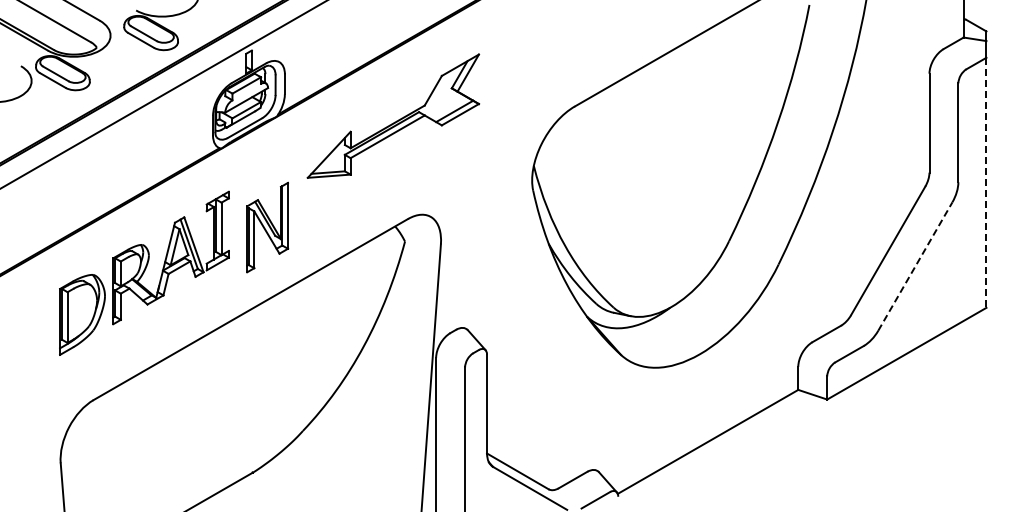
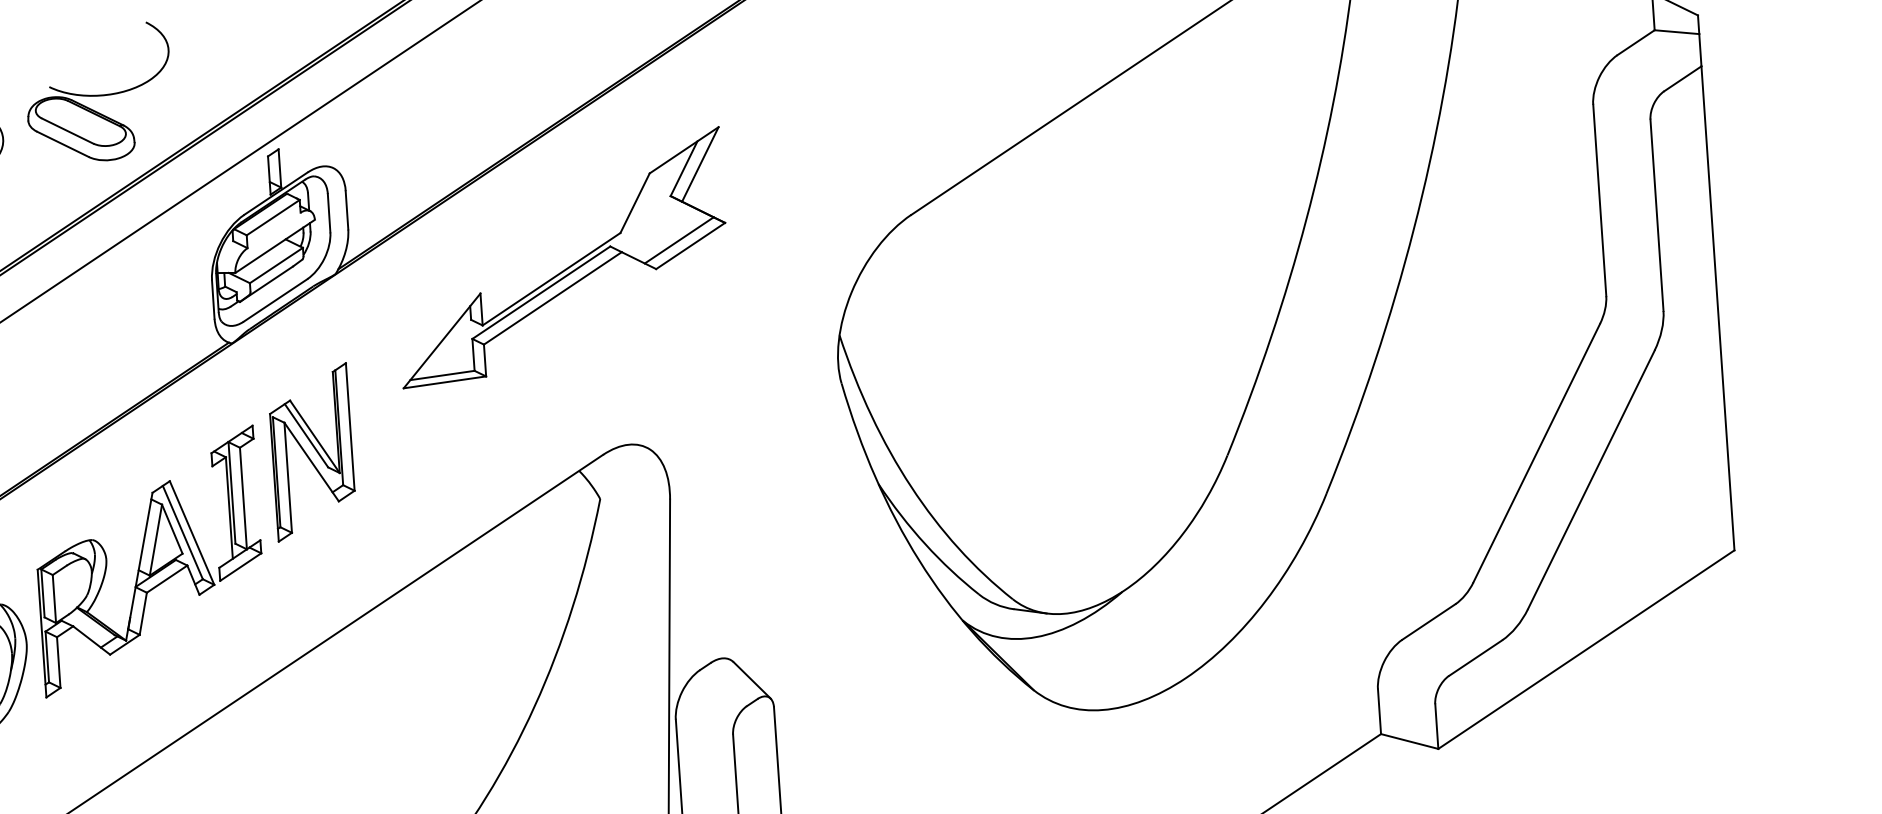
line: (986, 183) -> (1718, 309), dashed -> solid
part: (267, 227) -> (312, 452), moved
line: (915, 266) -> (1591, 479), dashed -> solid

